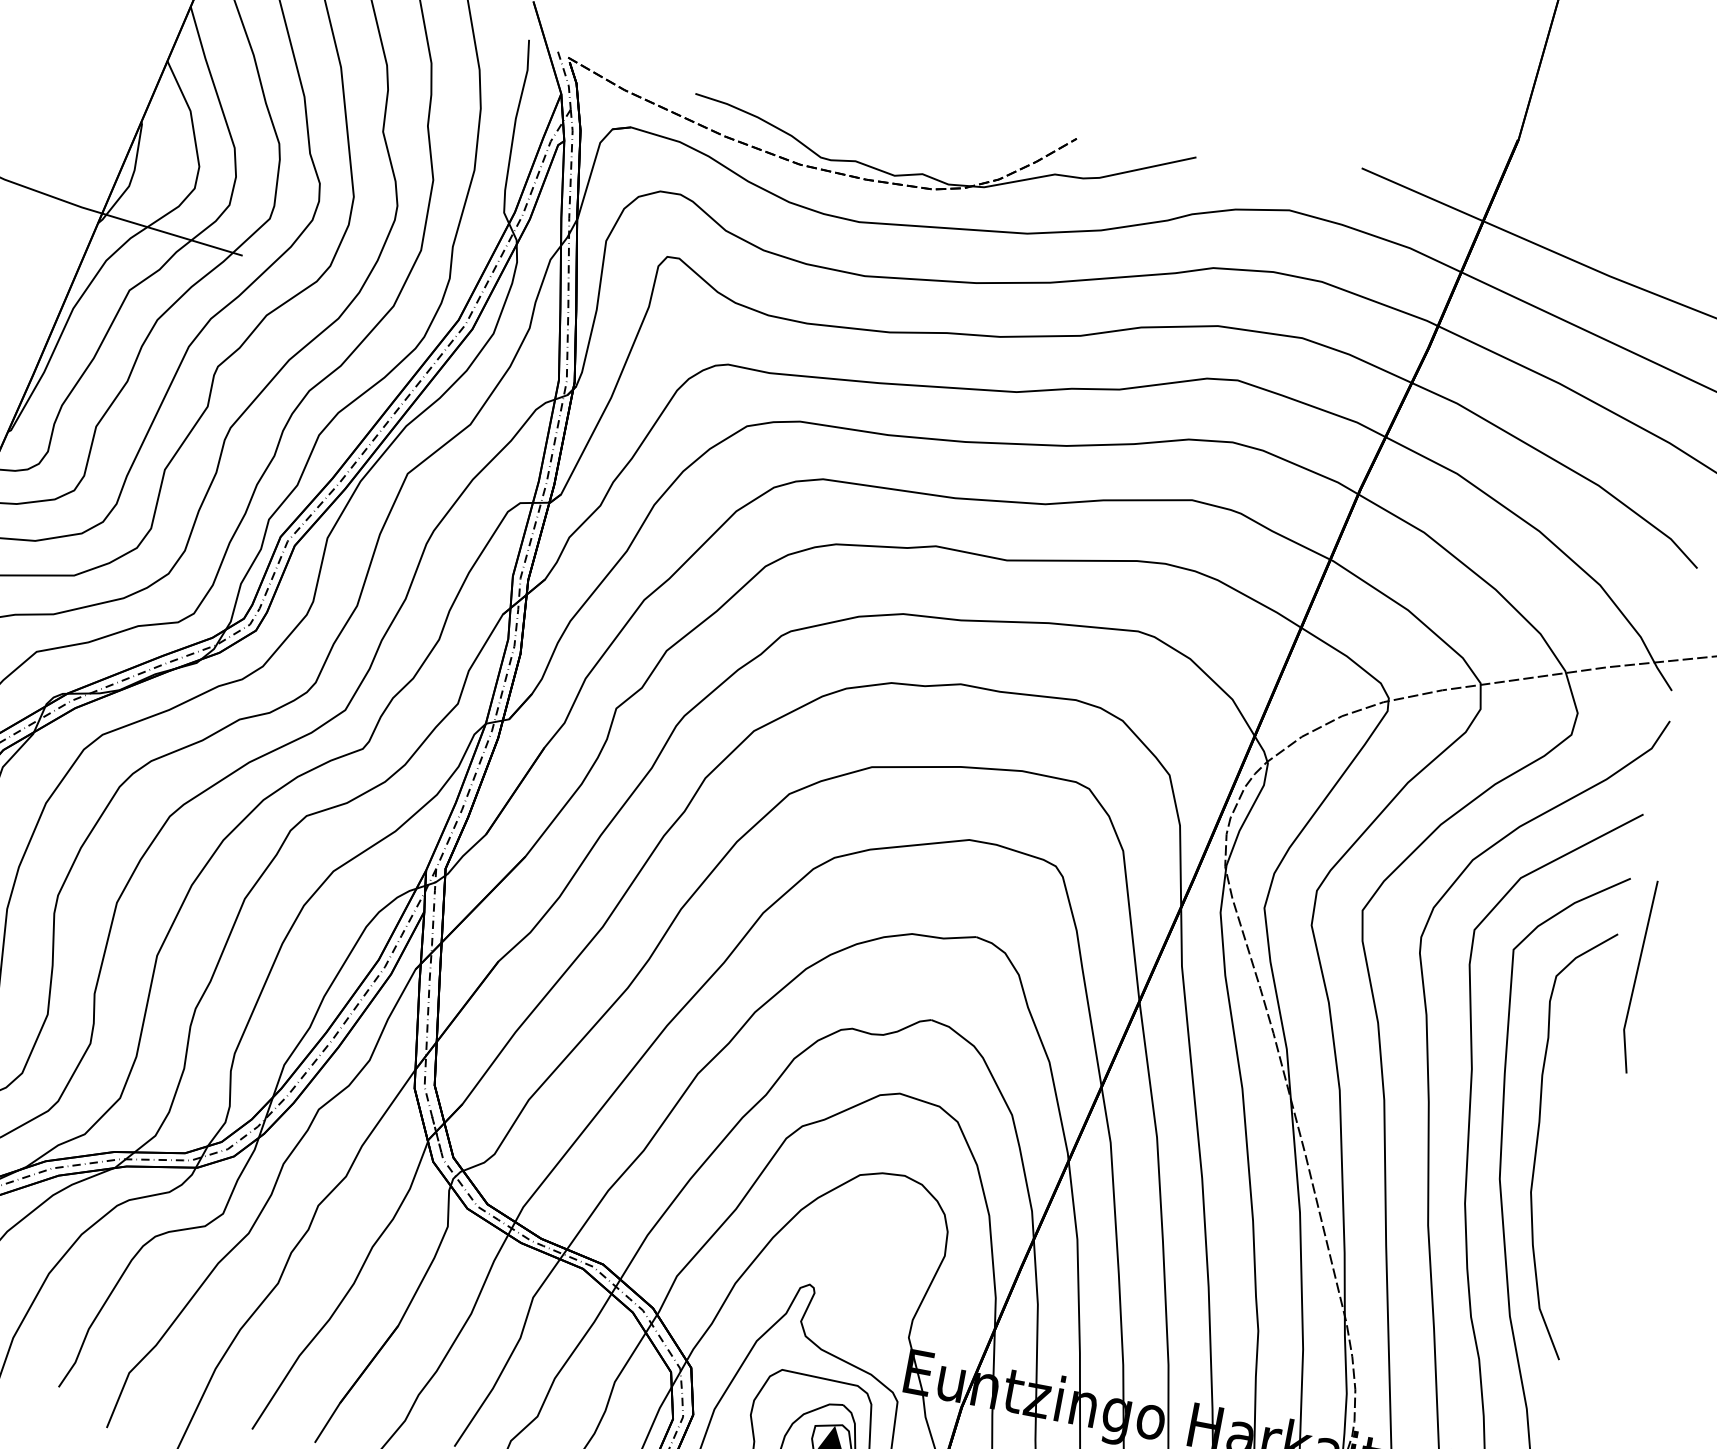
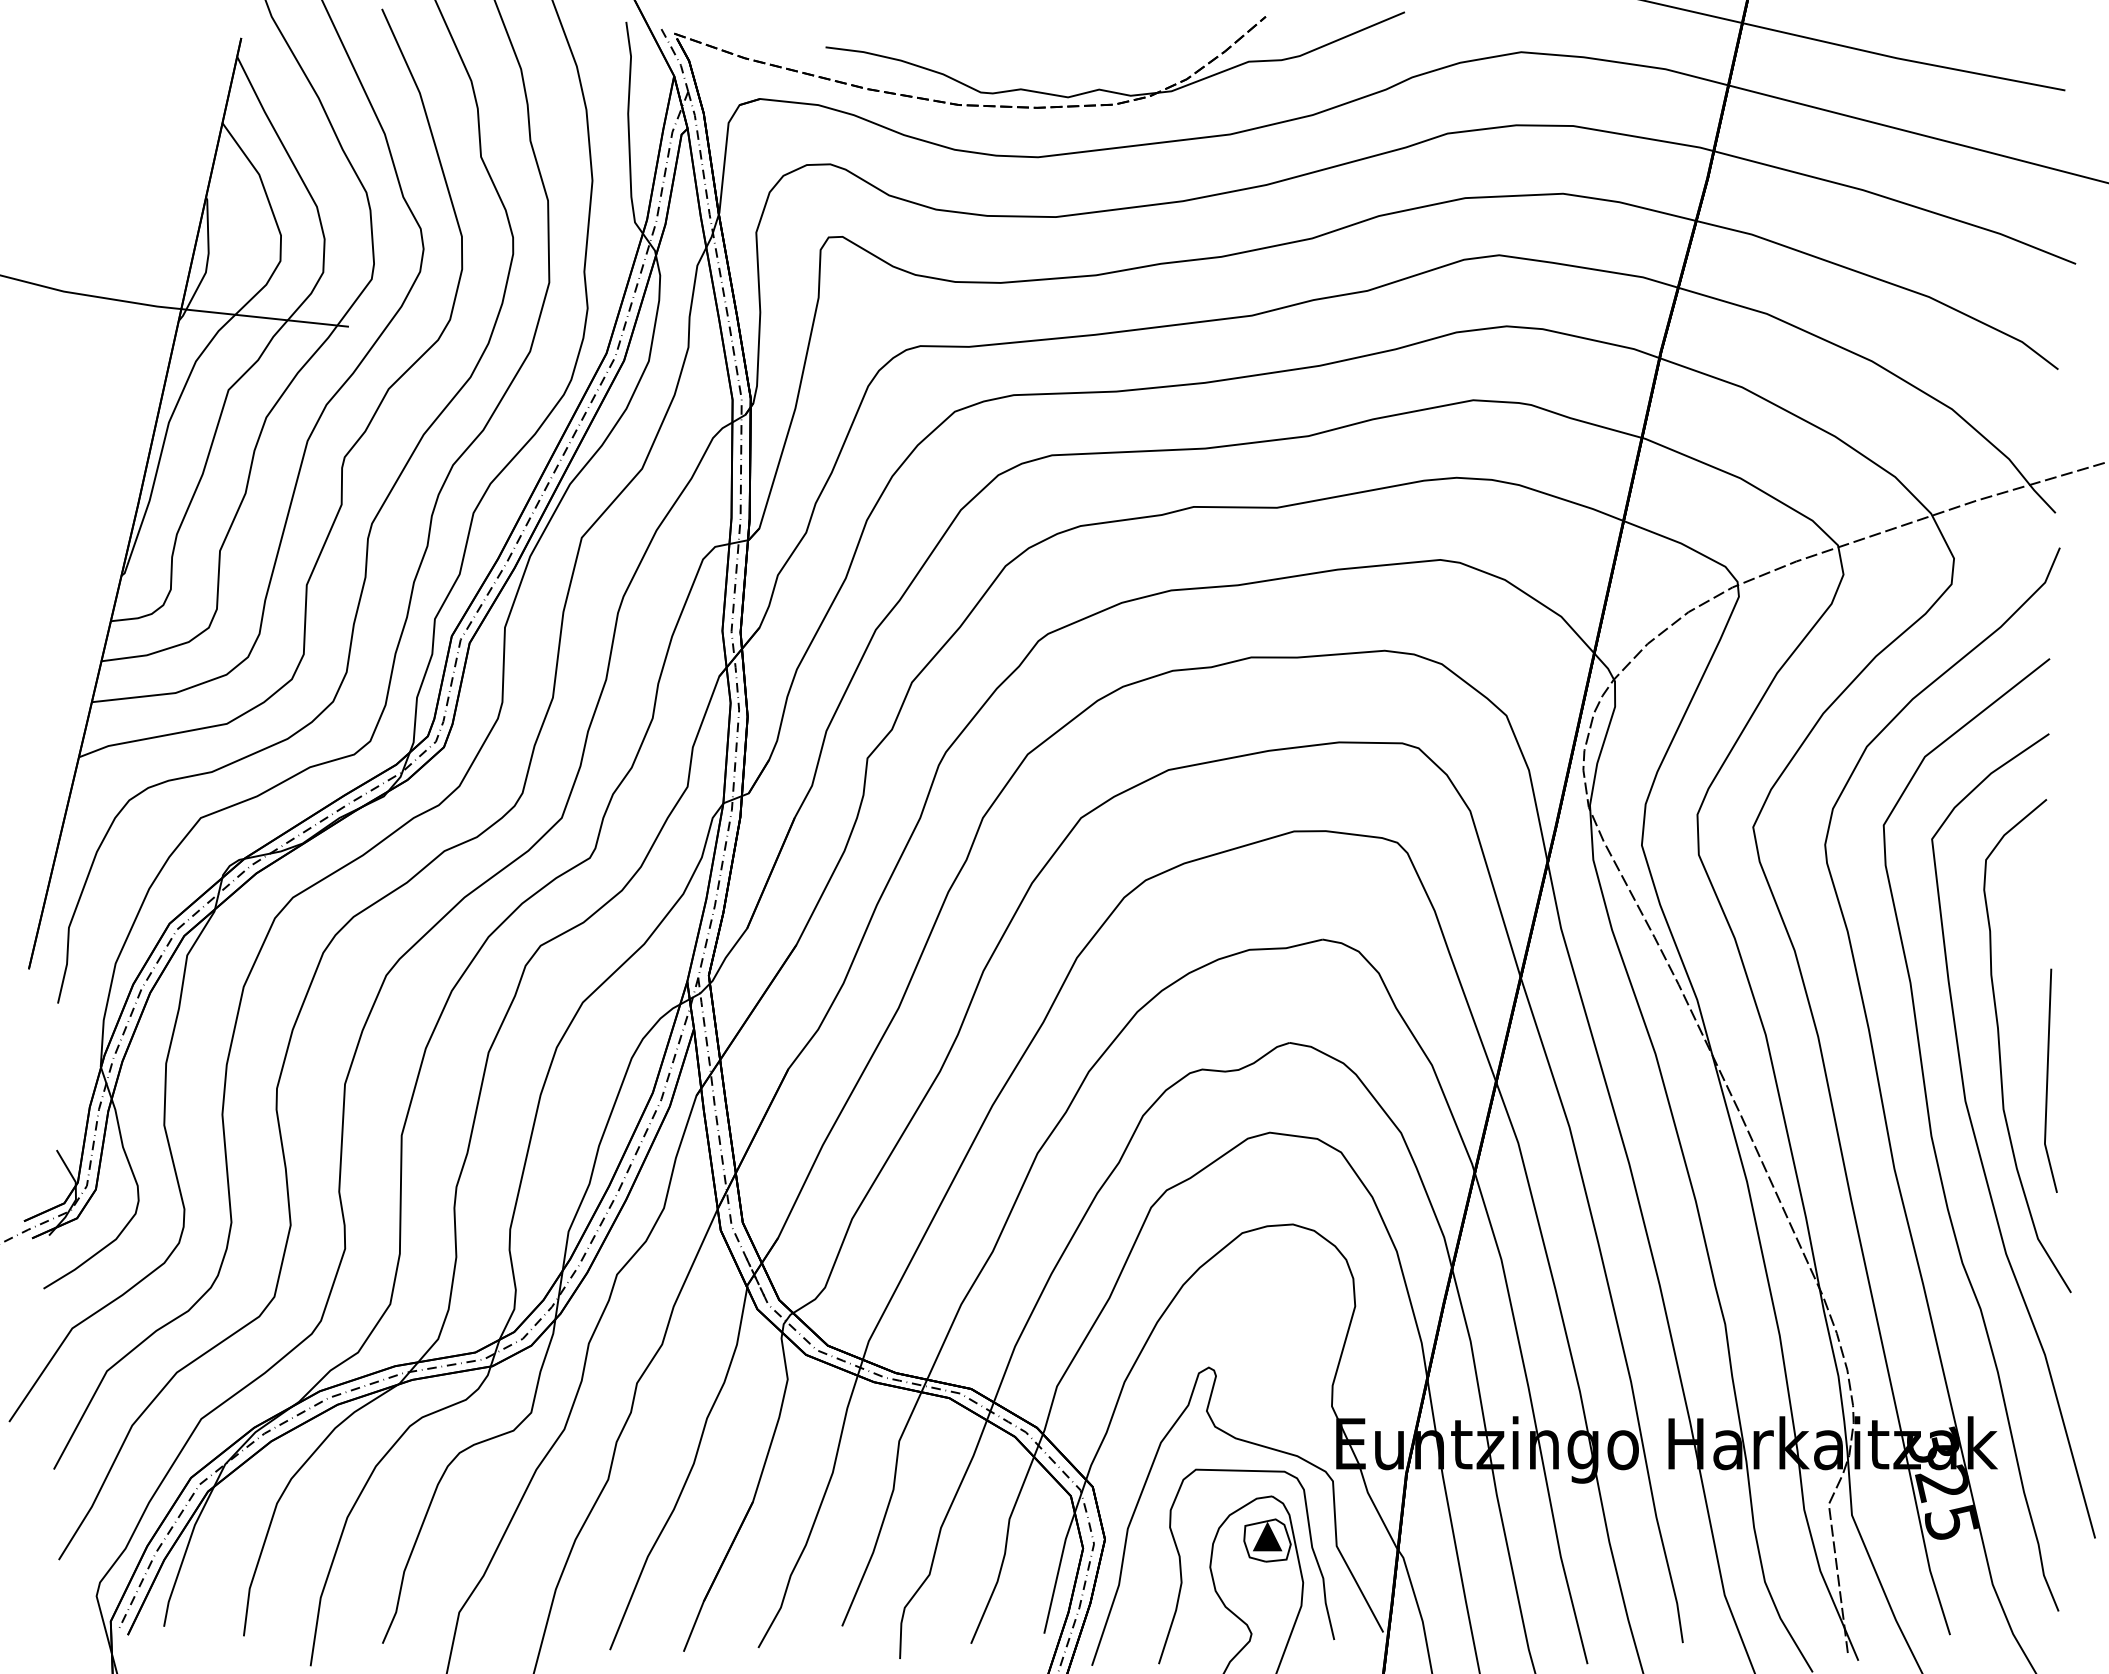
line: (1637, 975) -> (2048, 1080), moved

